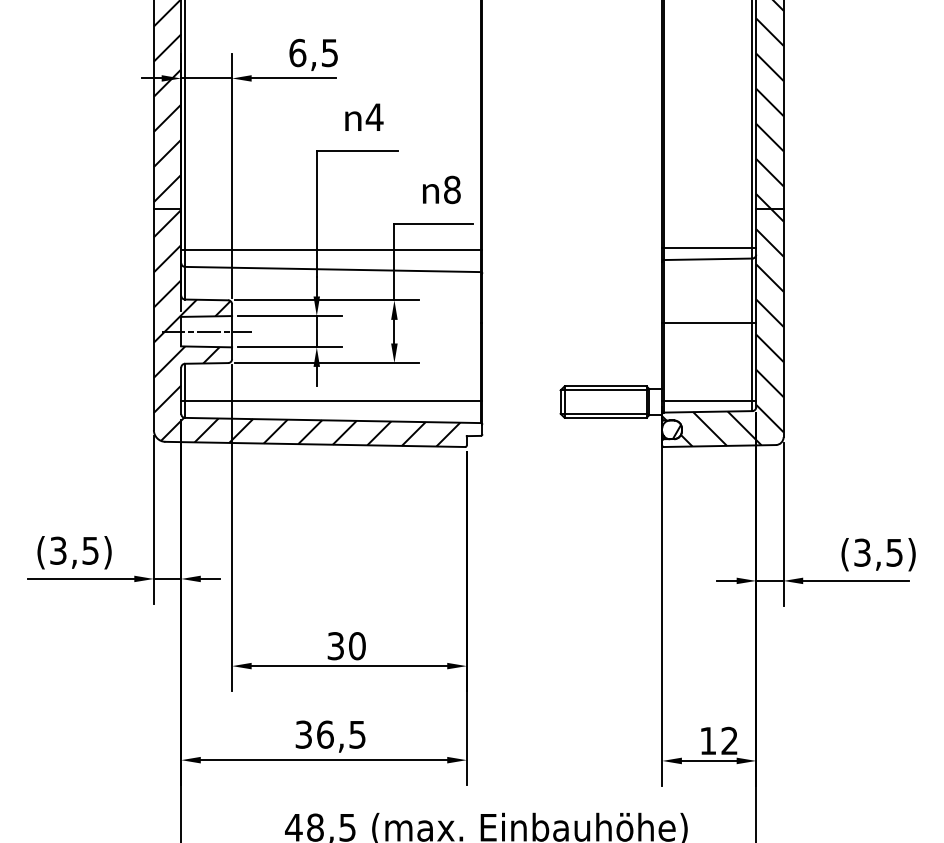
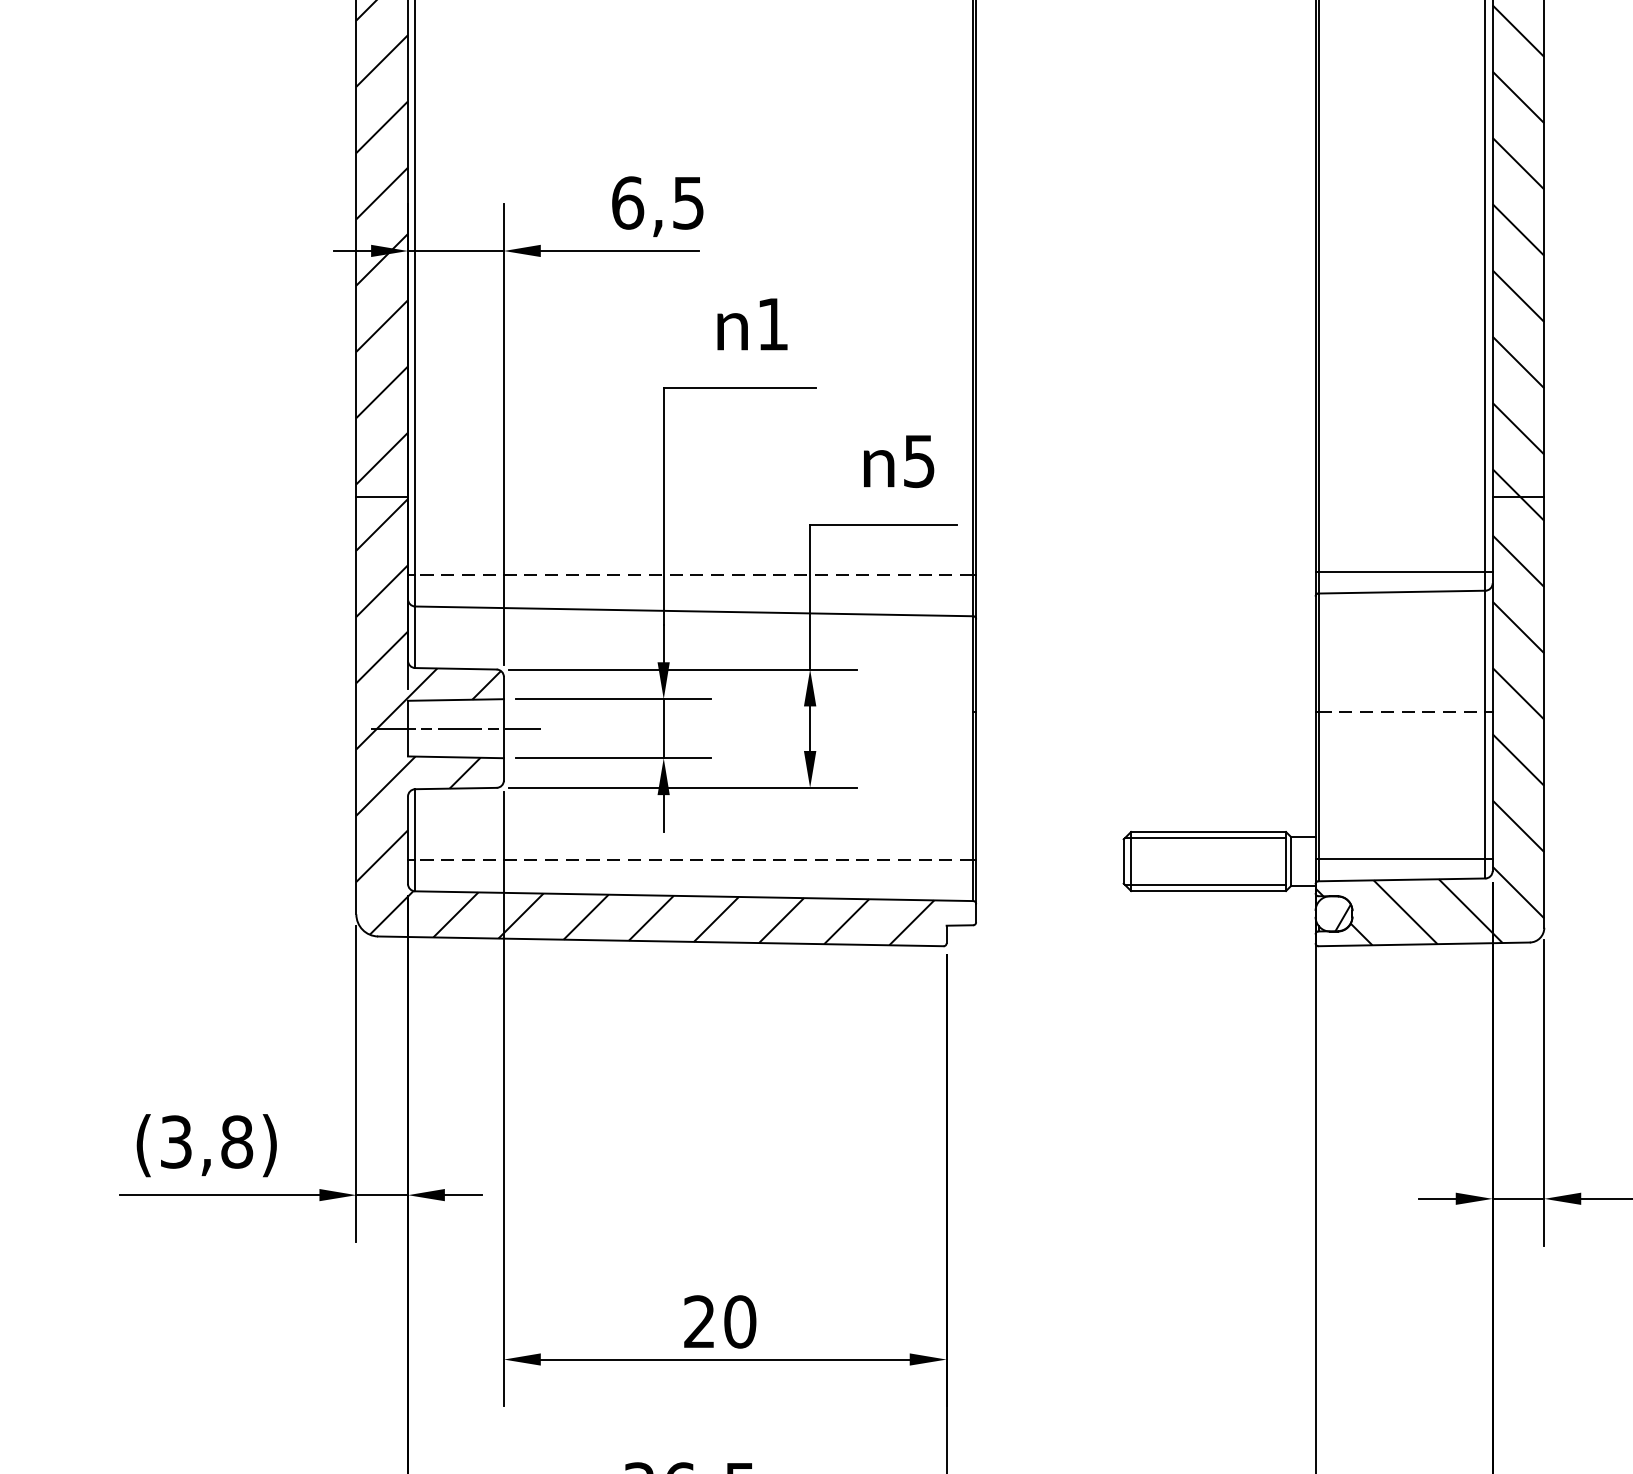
text: (374, 116) -> (772, 322), 4 -> 1
text: (452, 189) -> (919, 460), 8 -> 5
line: (332, 250) -> (693, 575), solid -> dashed
line: (708, 322) -> (1402, 711), solid -> dashed
line: (332, 401) -> (693, 860), solid -> dashed
text: (90, 550) -> (236, 1141), (3,5) -> (3,8)
text: (335, 646) -> (698, 1322), 30 -> 20

